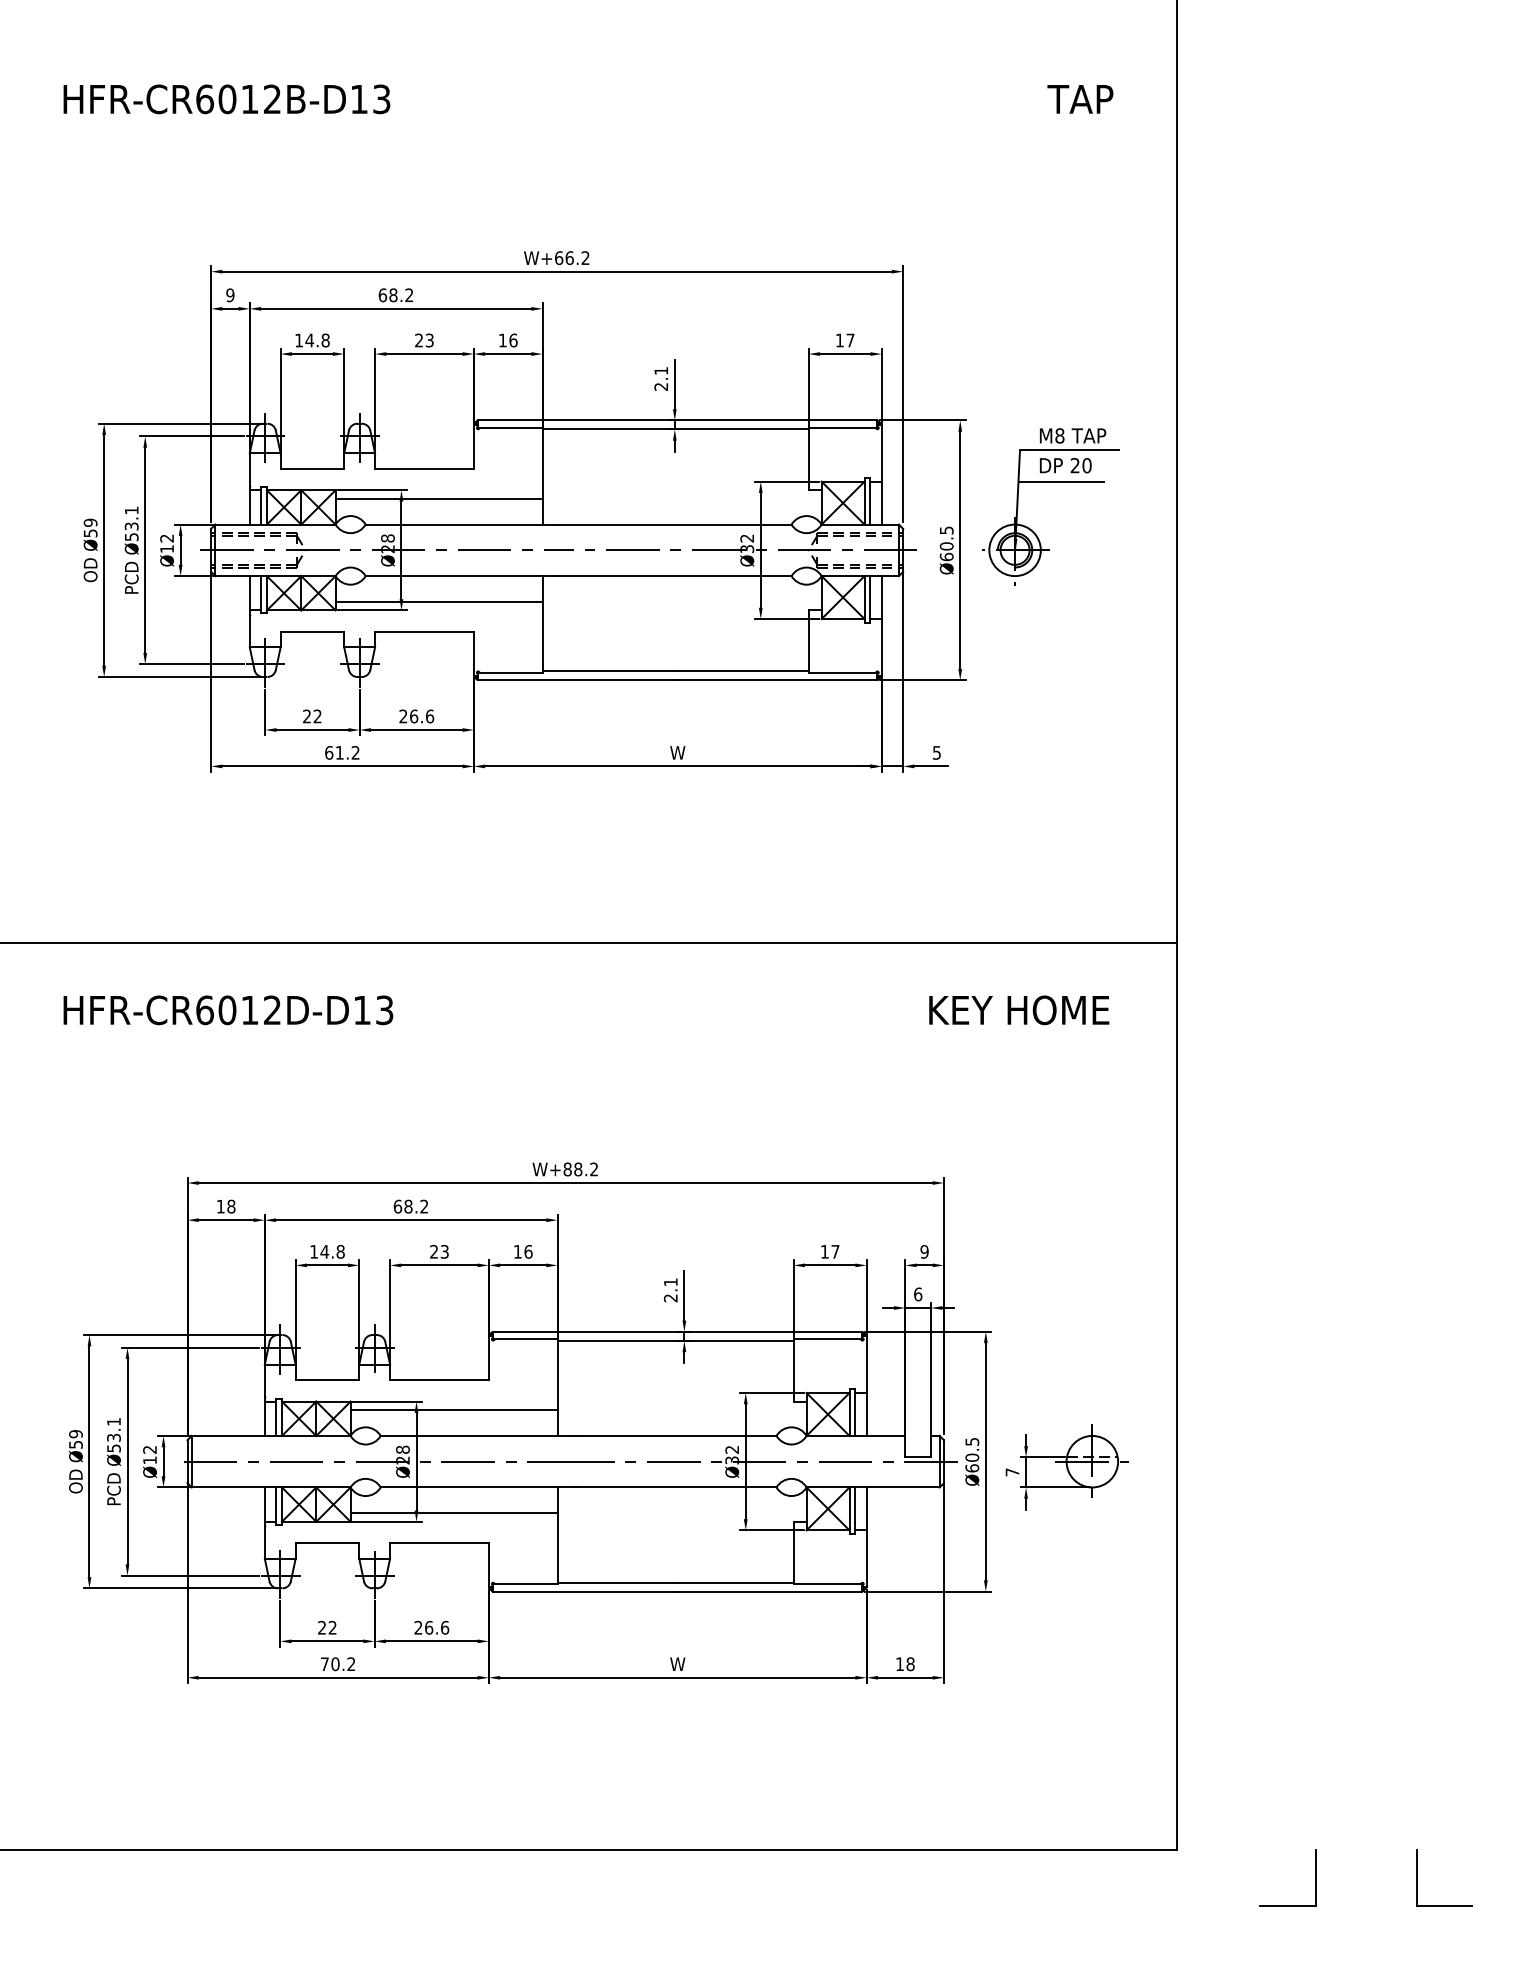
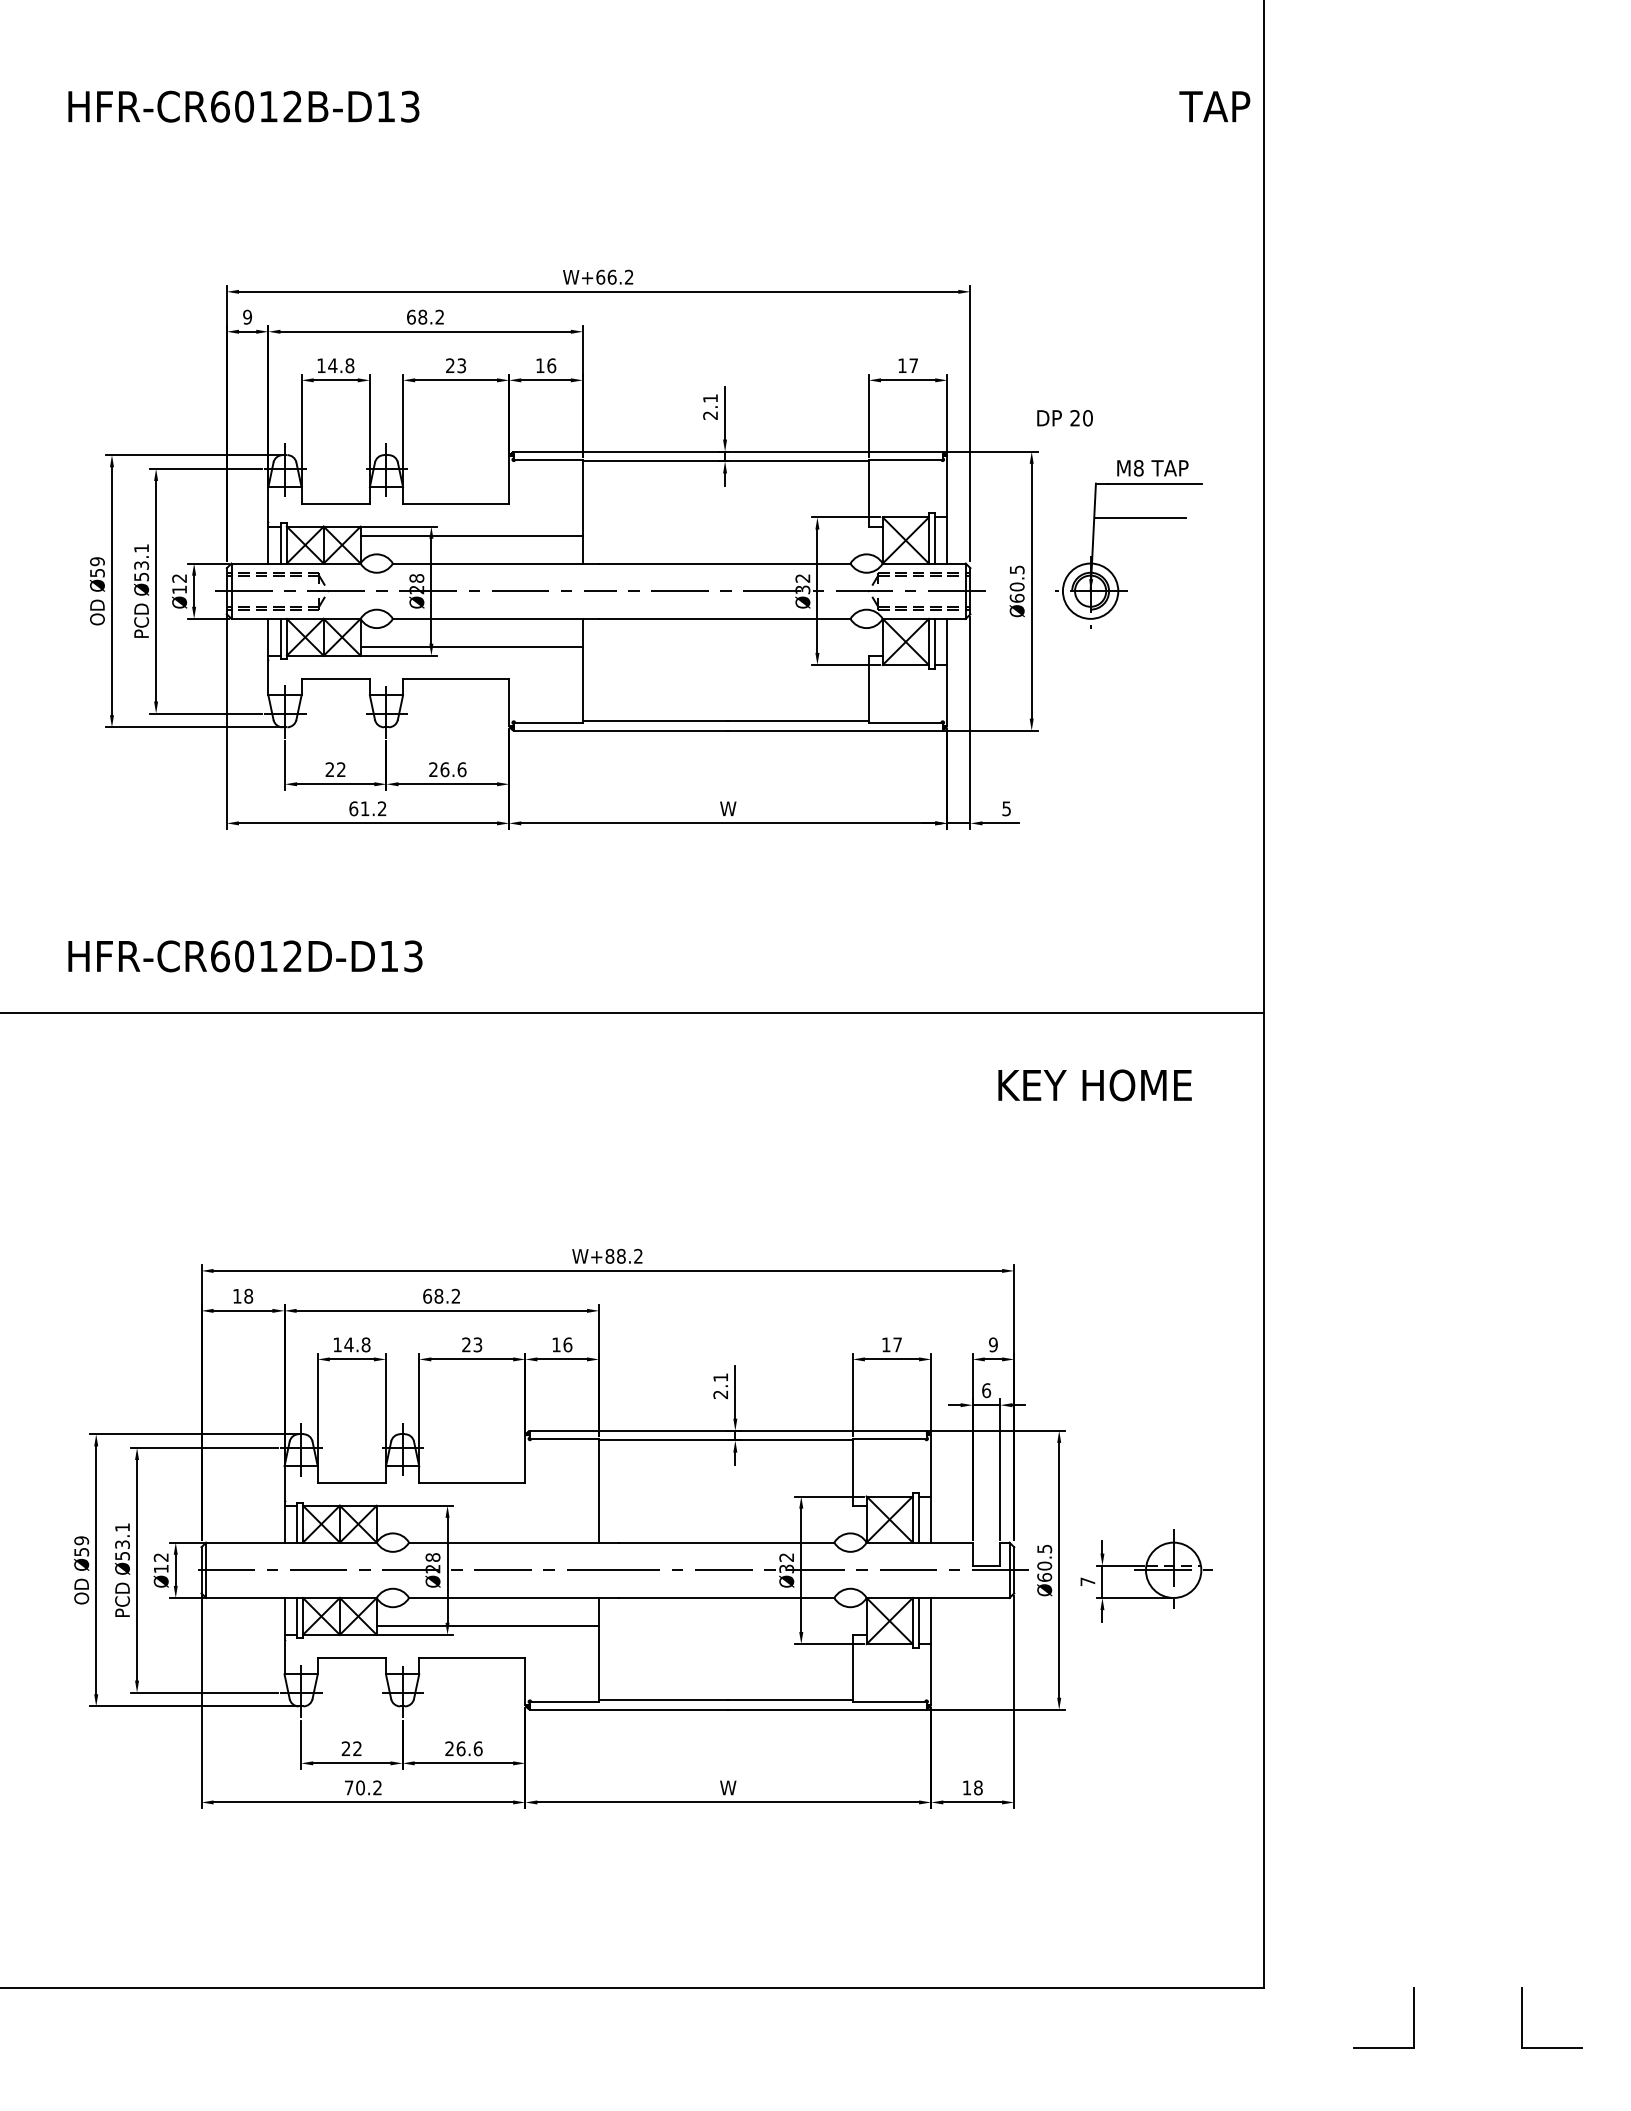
text: (1080, 99) -> (1214, 106), moved
text: (1065, 465) -> (1064, 418), moved
text: (228, 1010) -> (245, 956), moved
line: (453, 1409) -> (487, 1514), removed

